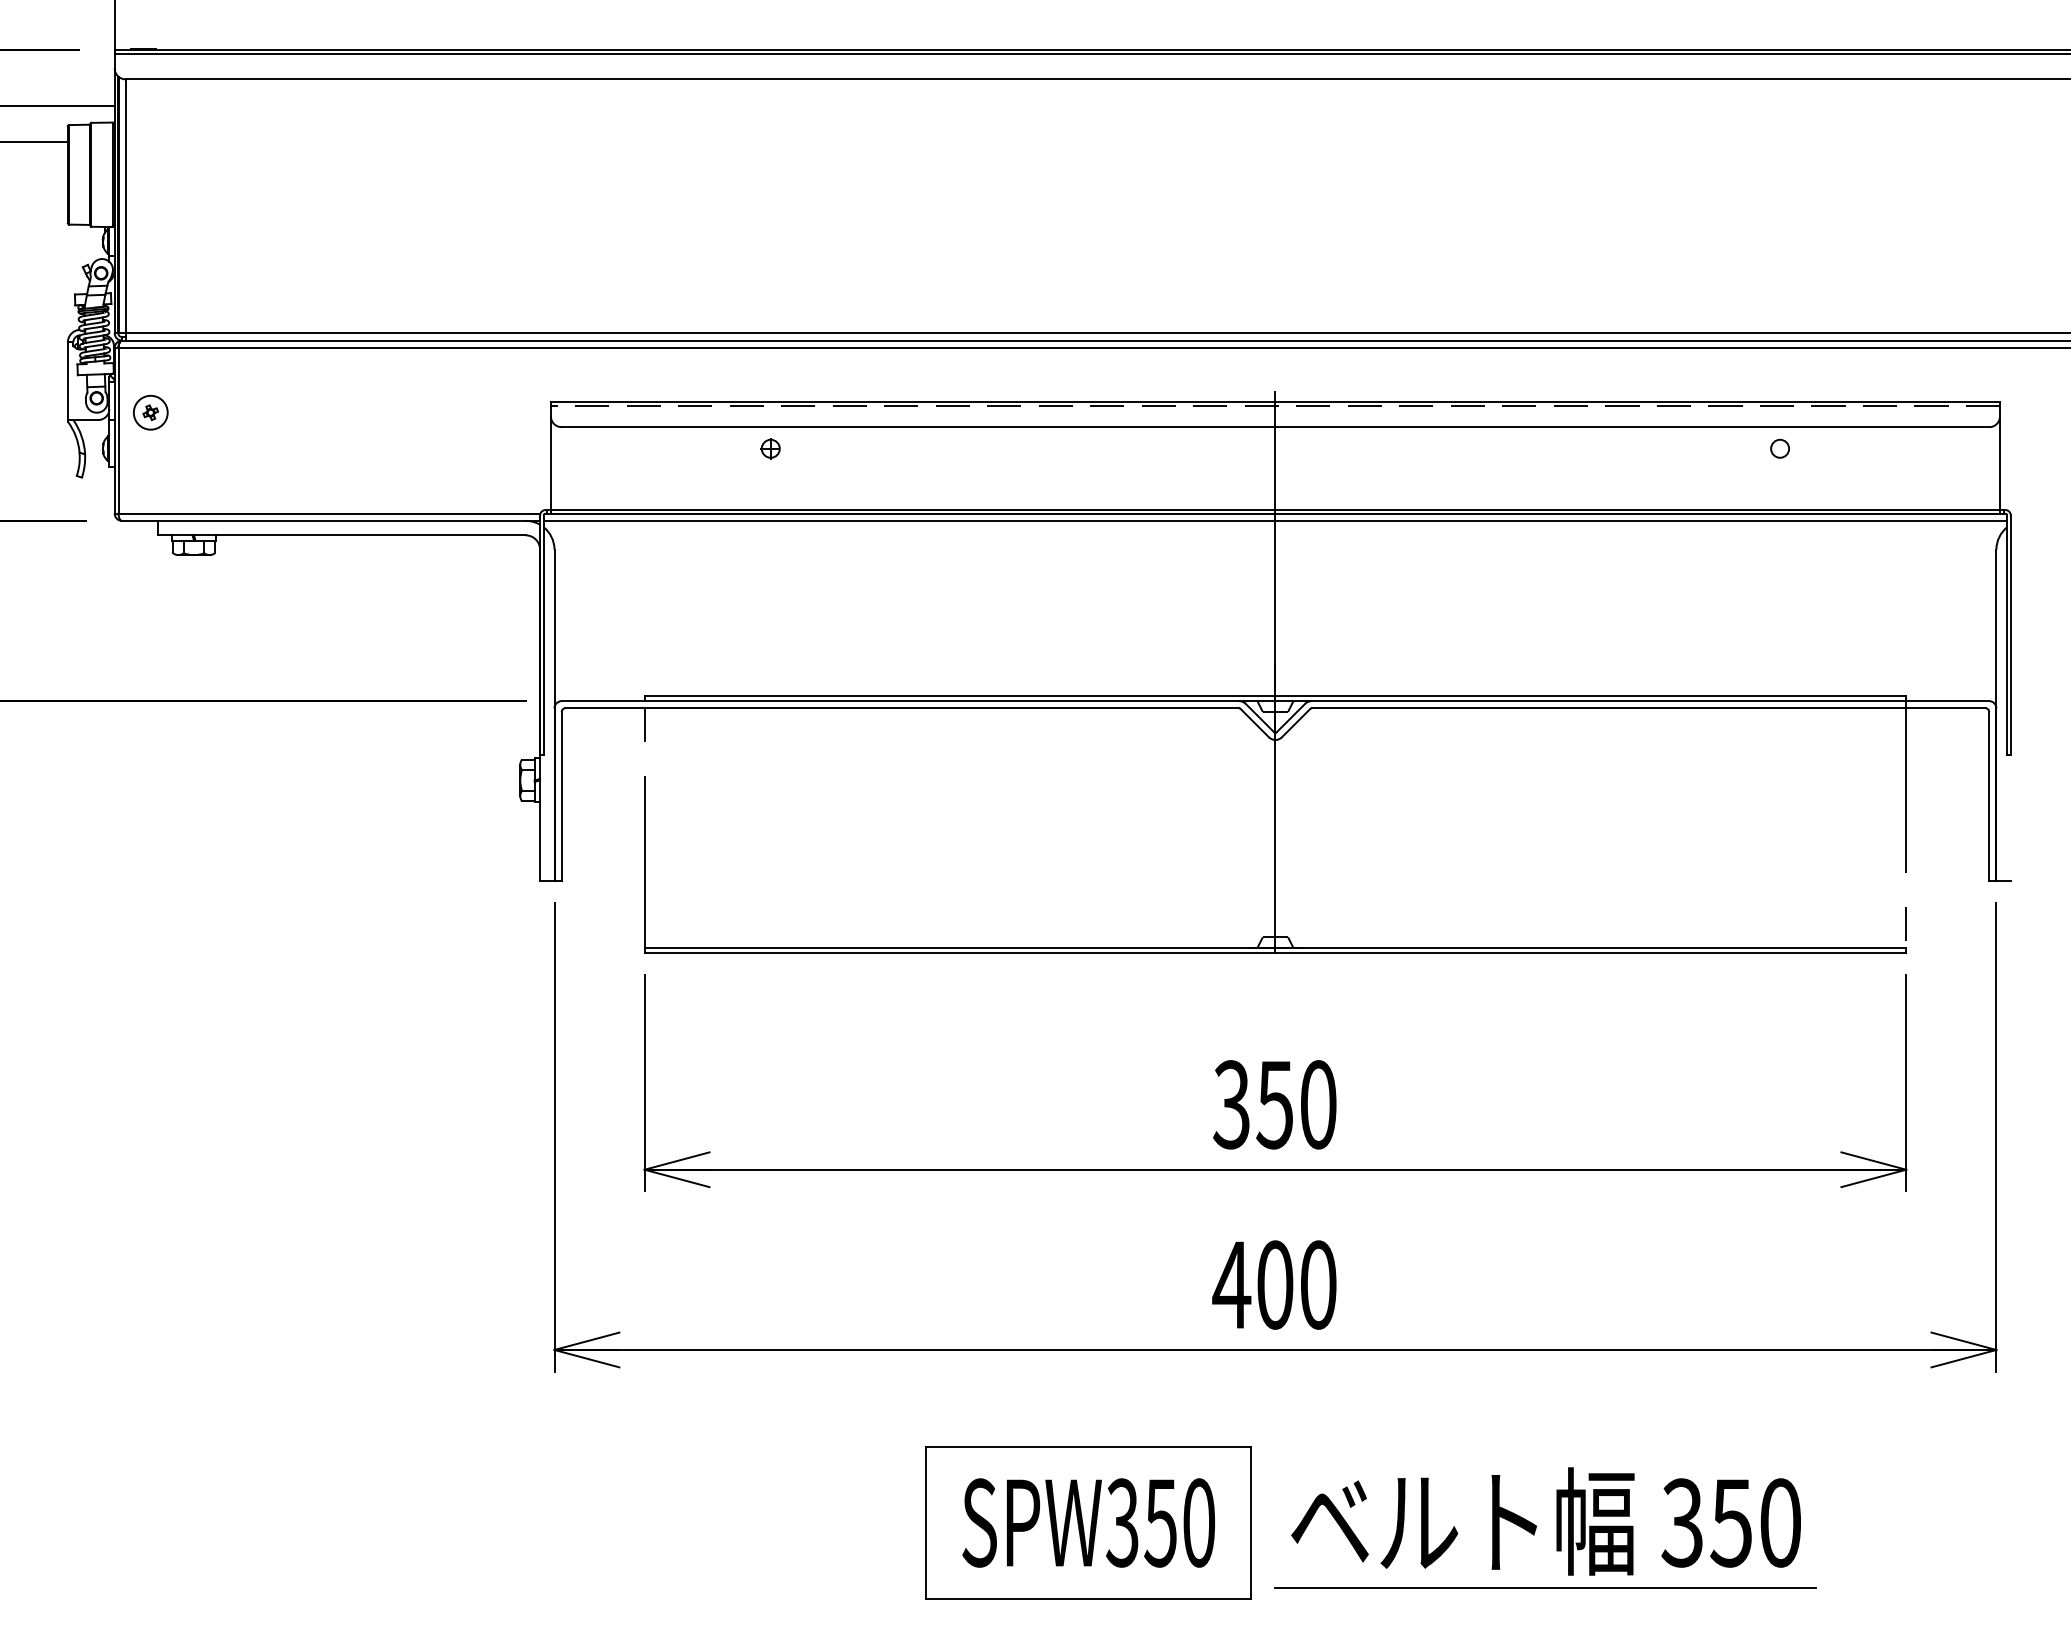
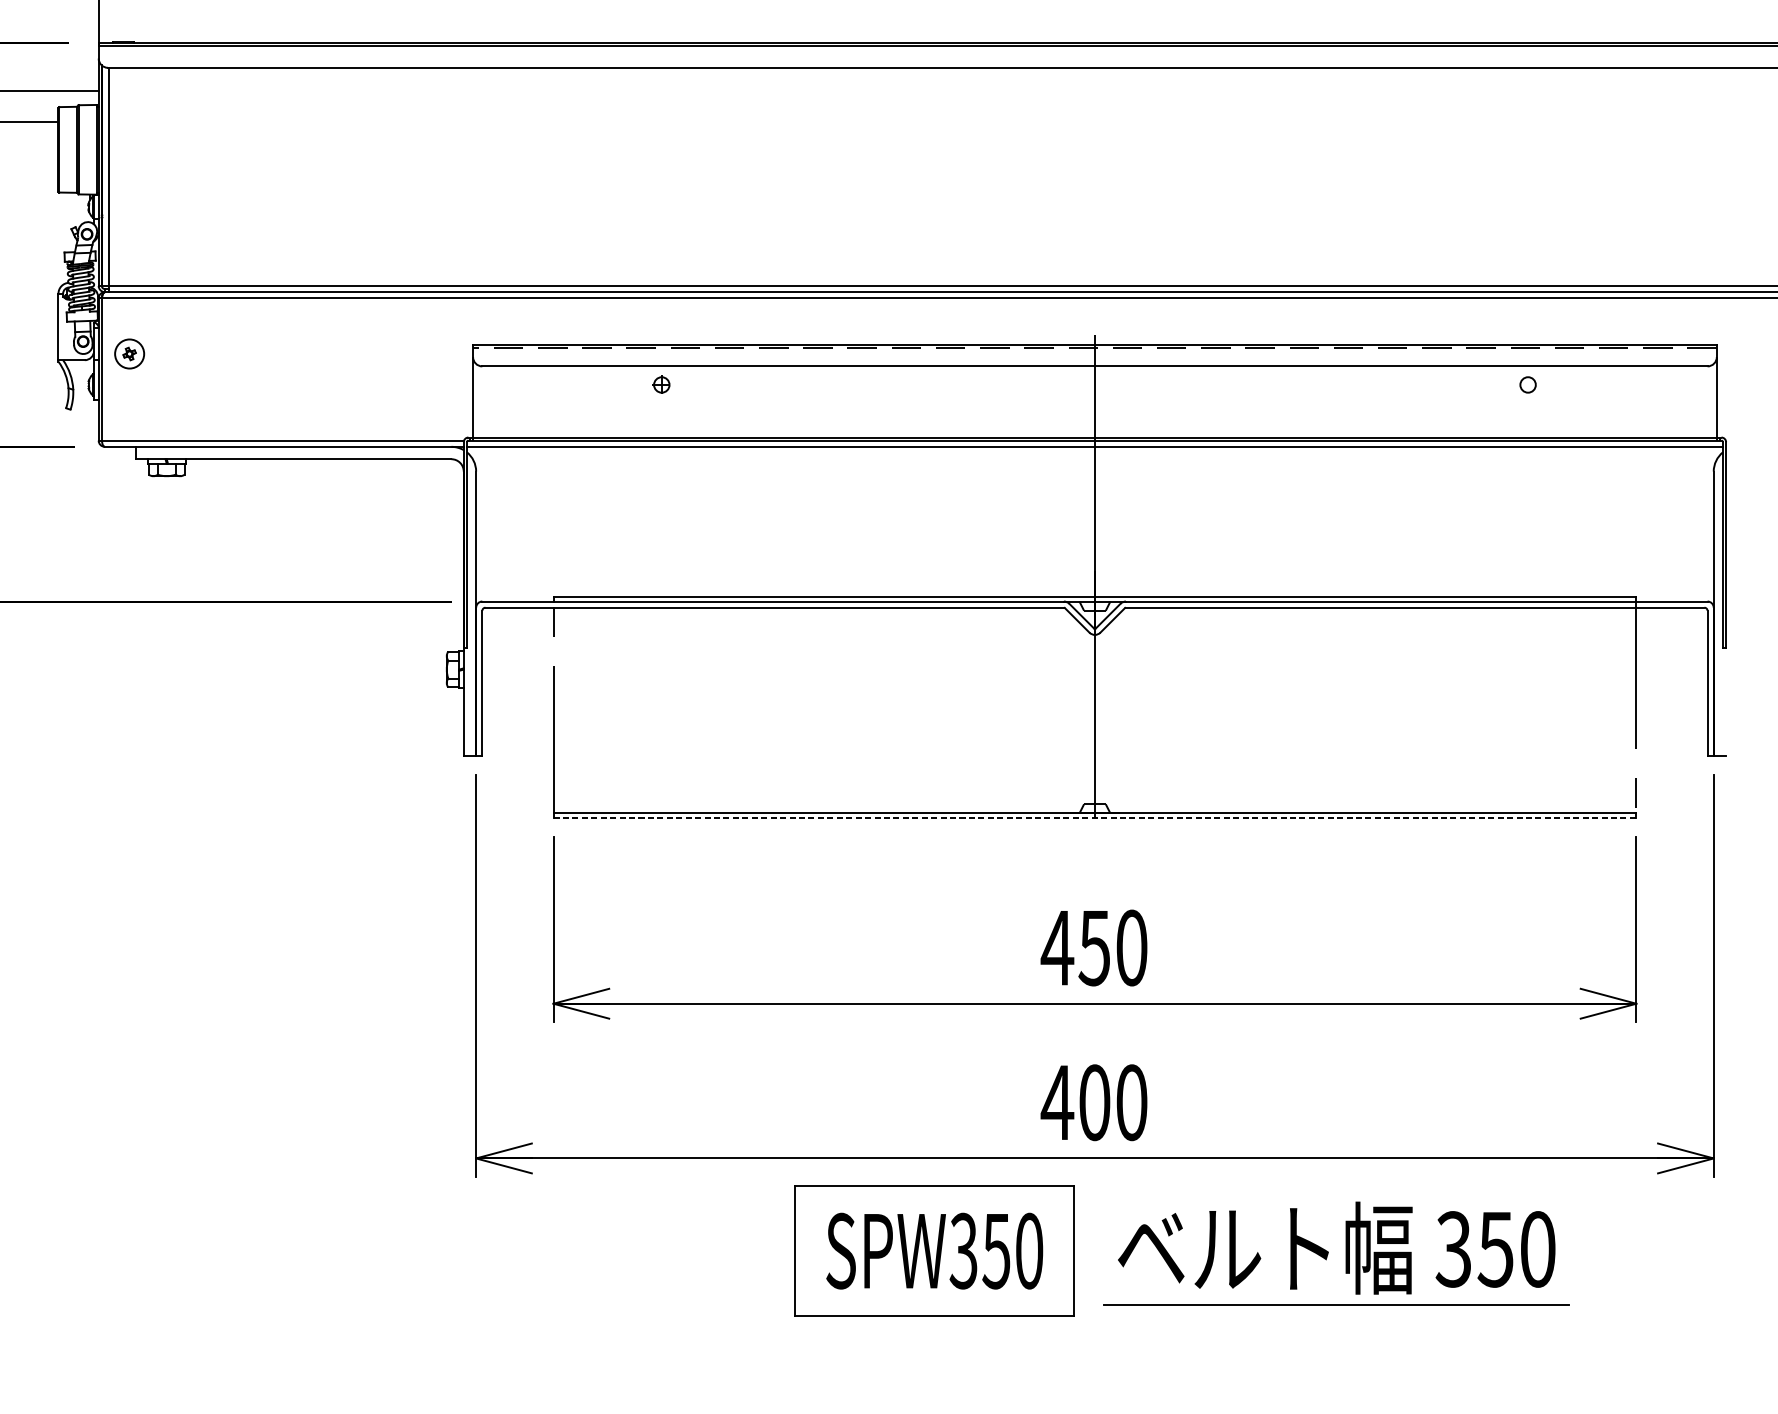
line: (1275, 953) -> (1094, 818), solid -> dashed
text: (1231, 1104) -> (1057, 947), 350 -> 450
part: (1088, 1522) -> (934, 1250), moved
part: (1536, 1527) -> (1328, 1253), moved

